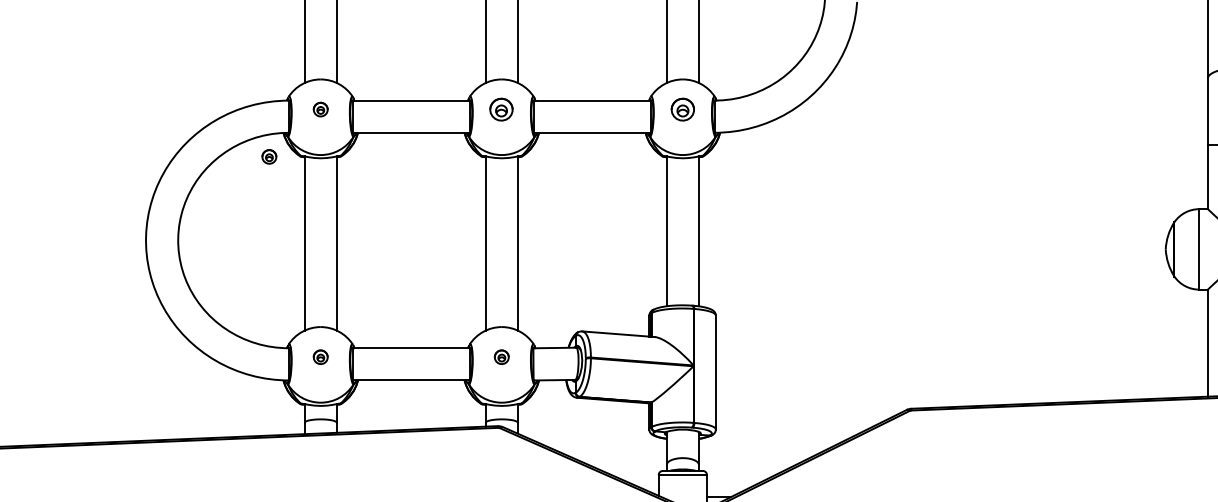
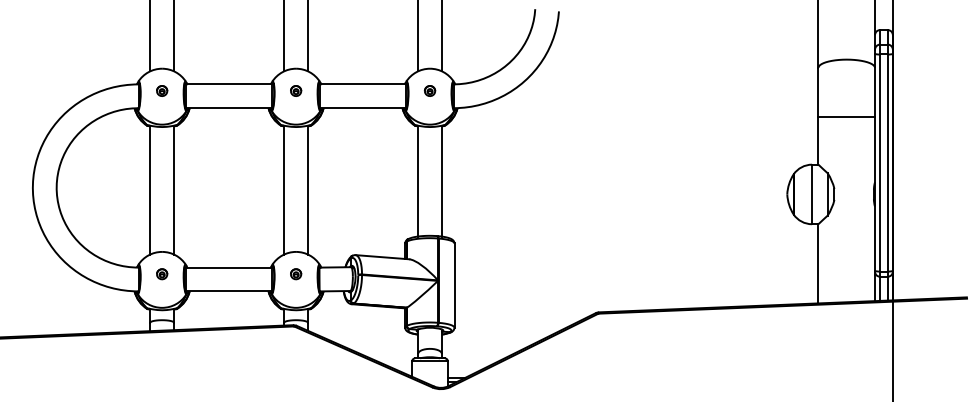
part: (502, 108) -> (296, 90), size x0.62
part: (682, 108) -> (429, 90), size x0.62
part: (269, 156) -> (124, 125), removed

